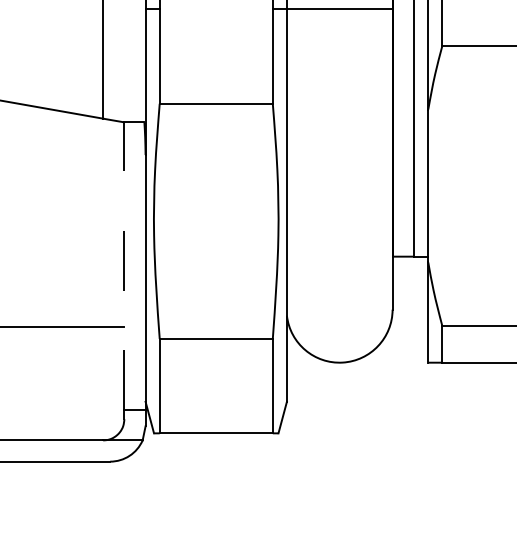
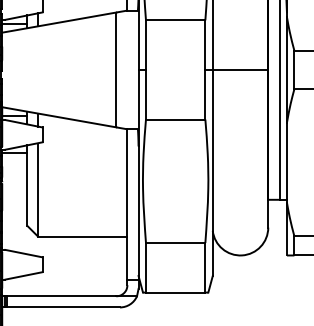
line: (124, 265) -> (127, 204), dashed -> solid

